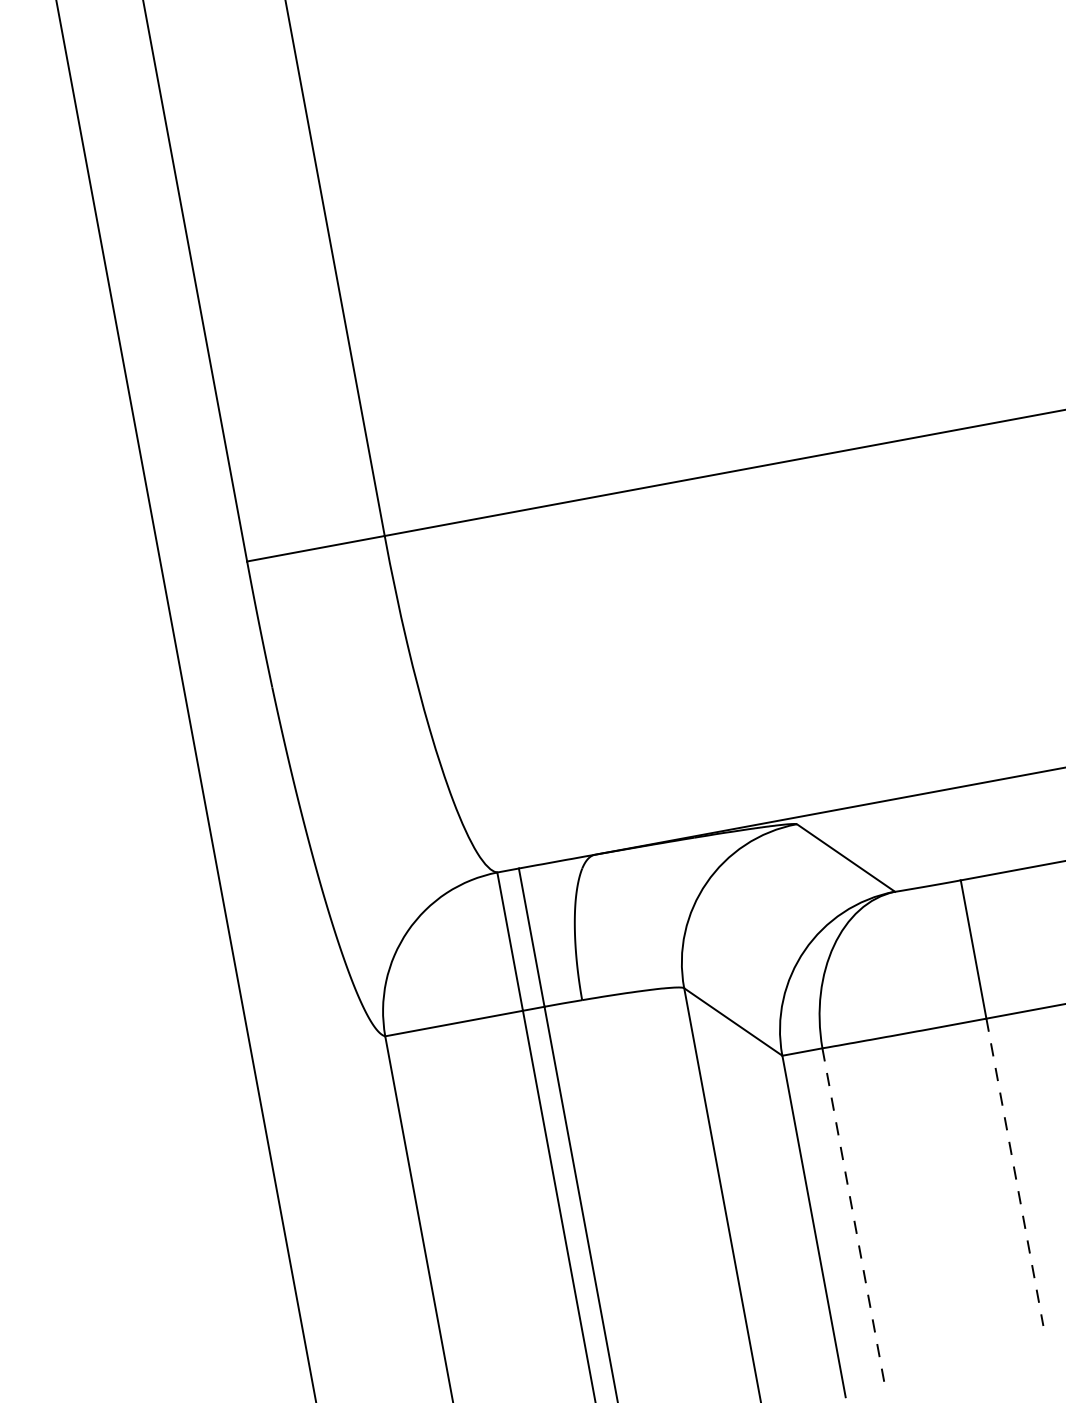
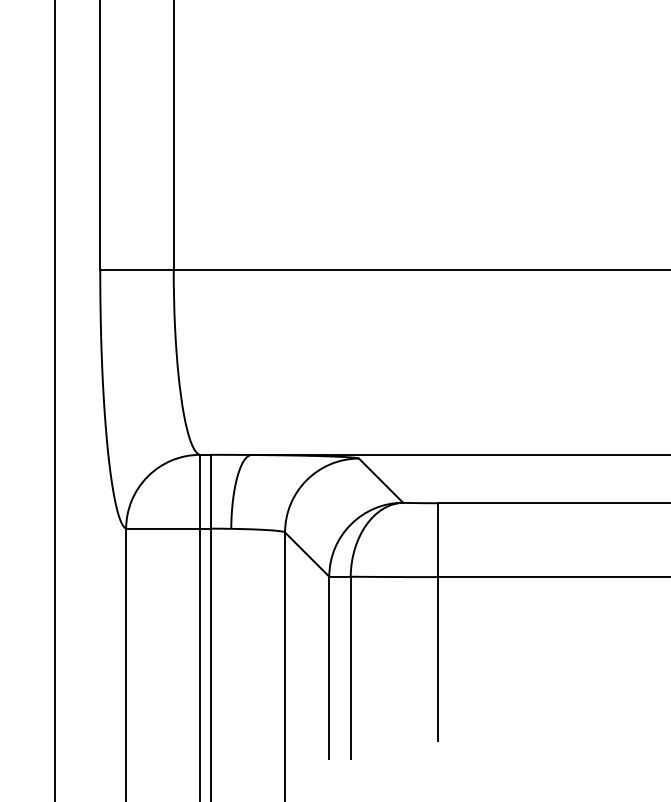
line: (1015, 1172) -> (438, 659), dashed -> solid
line: (853, 1220) -> (350, 668), dashed -> solid

